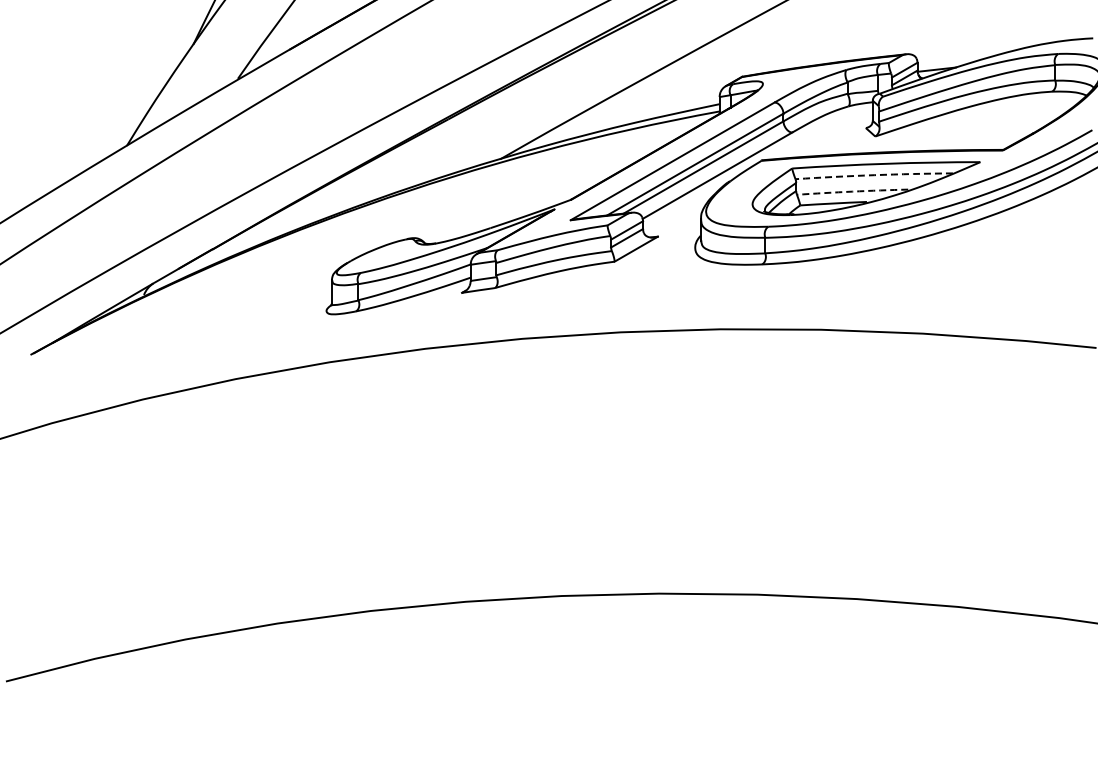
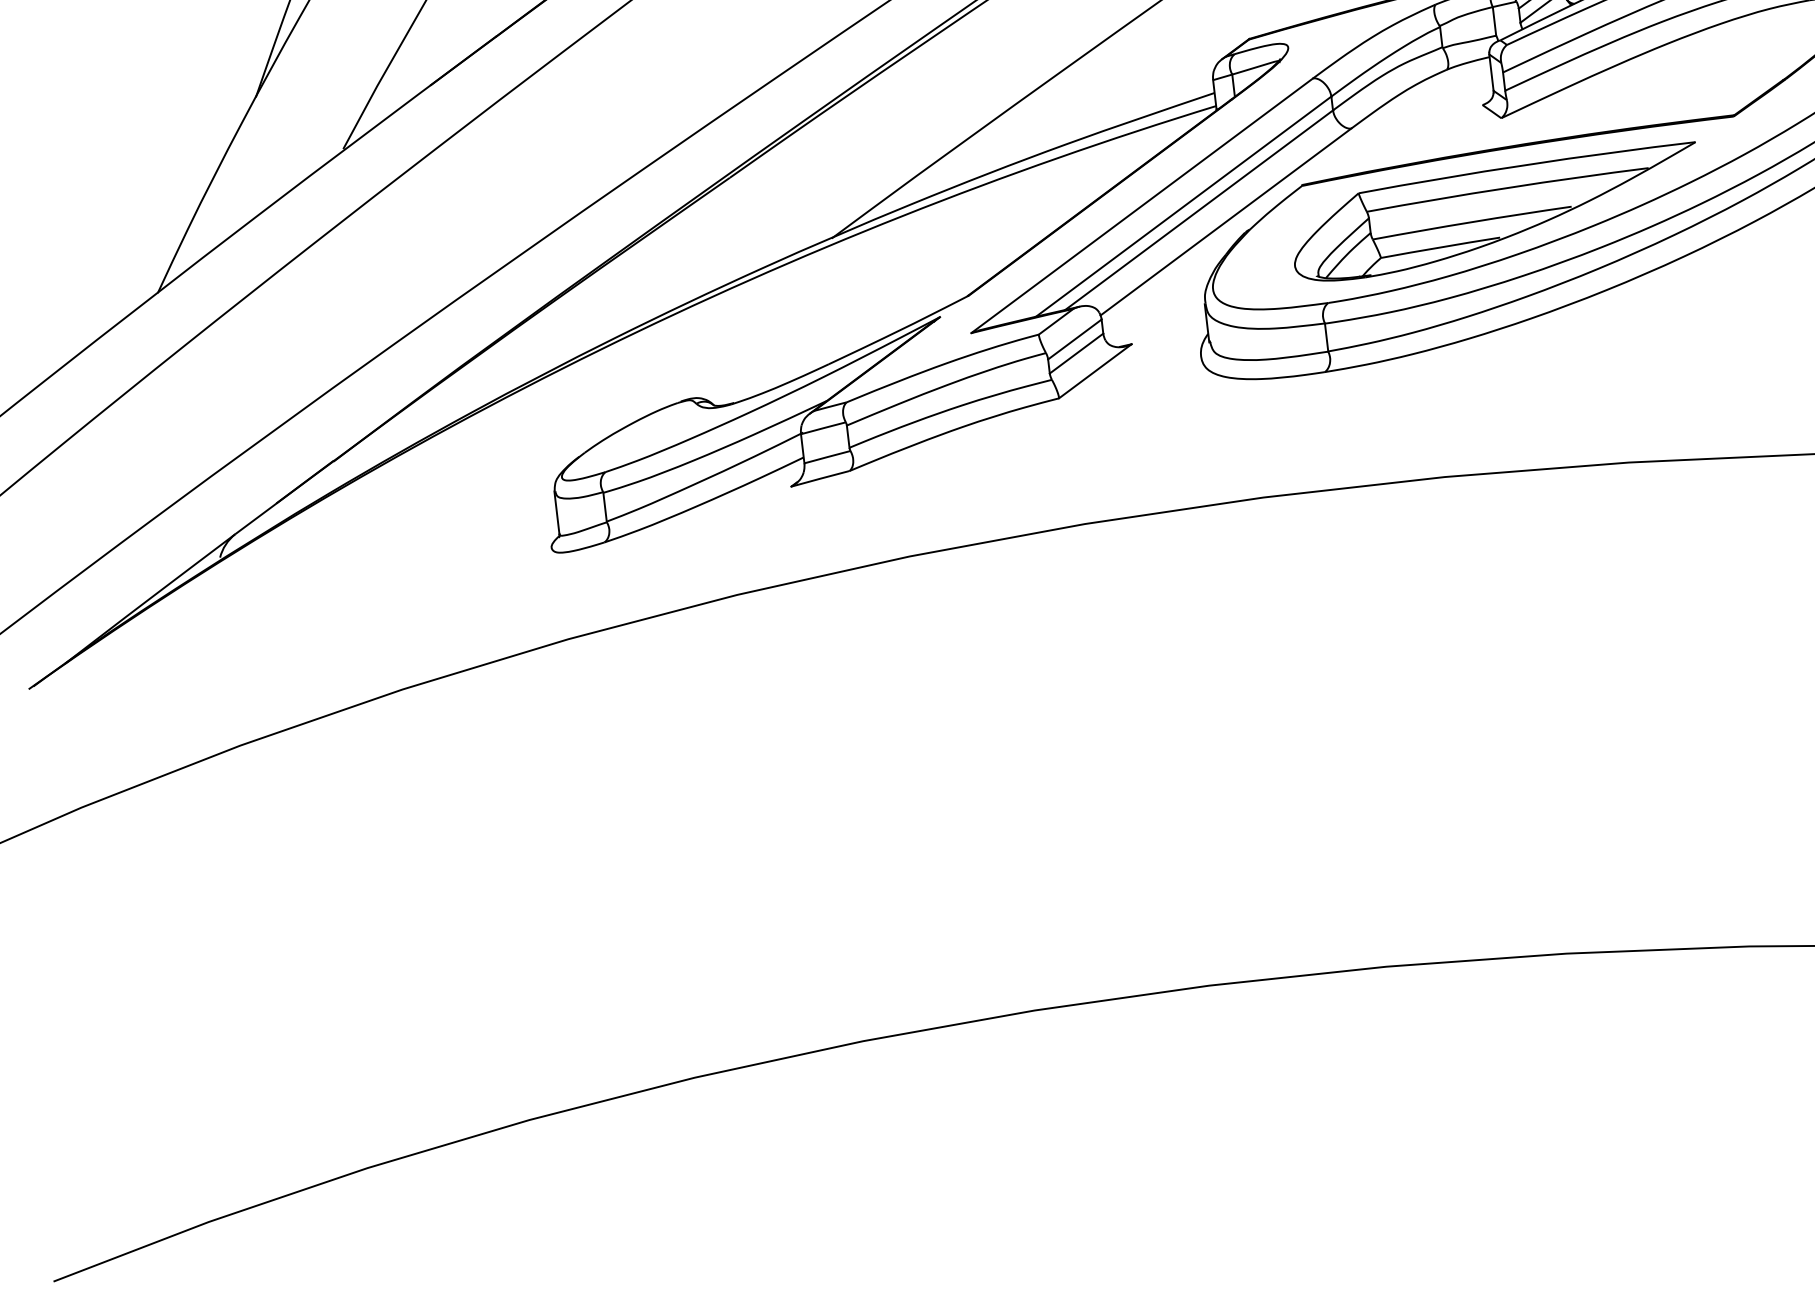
arc: (874, 175) -> (1508, 188), dashed -> solid
arc: (852, 191) -> (1471, 221), dashed -> solid

